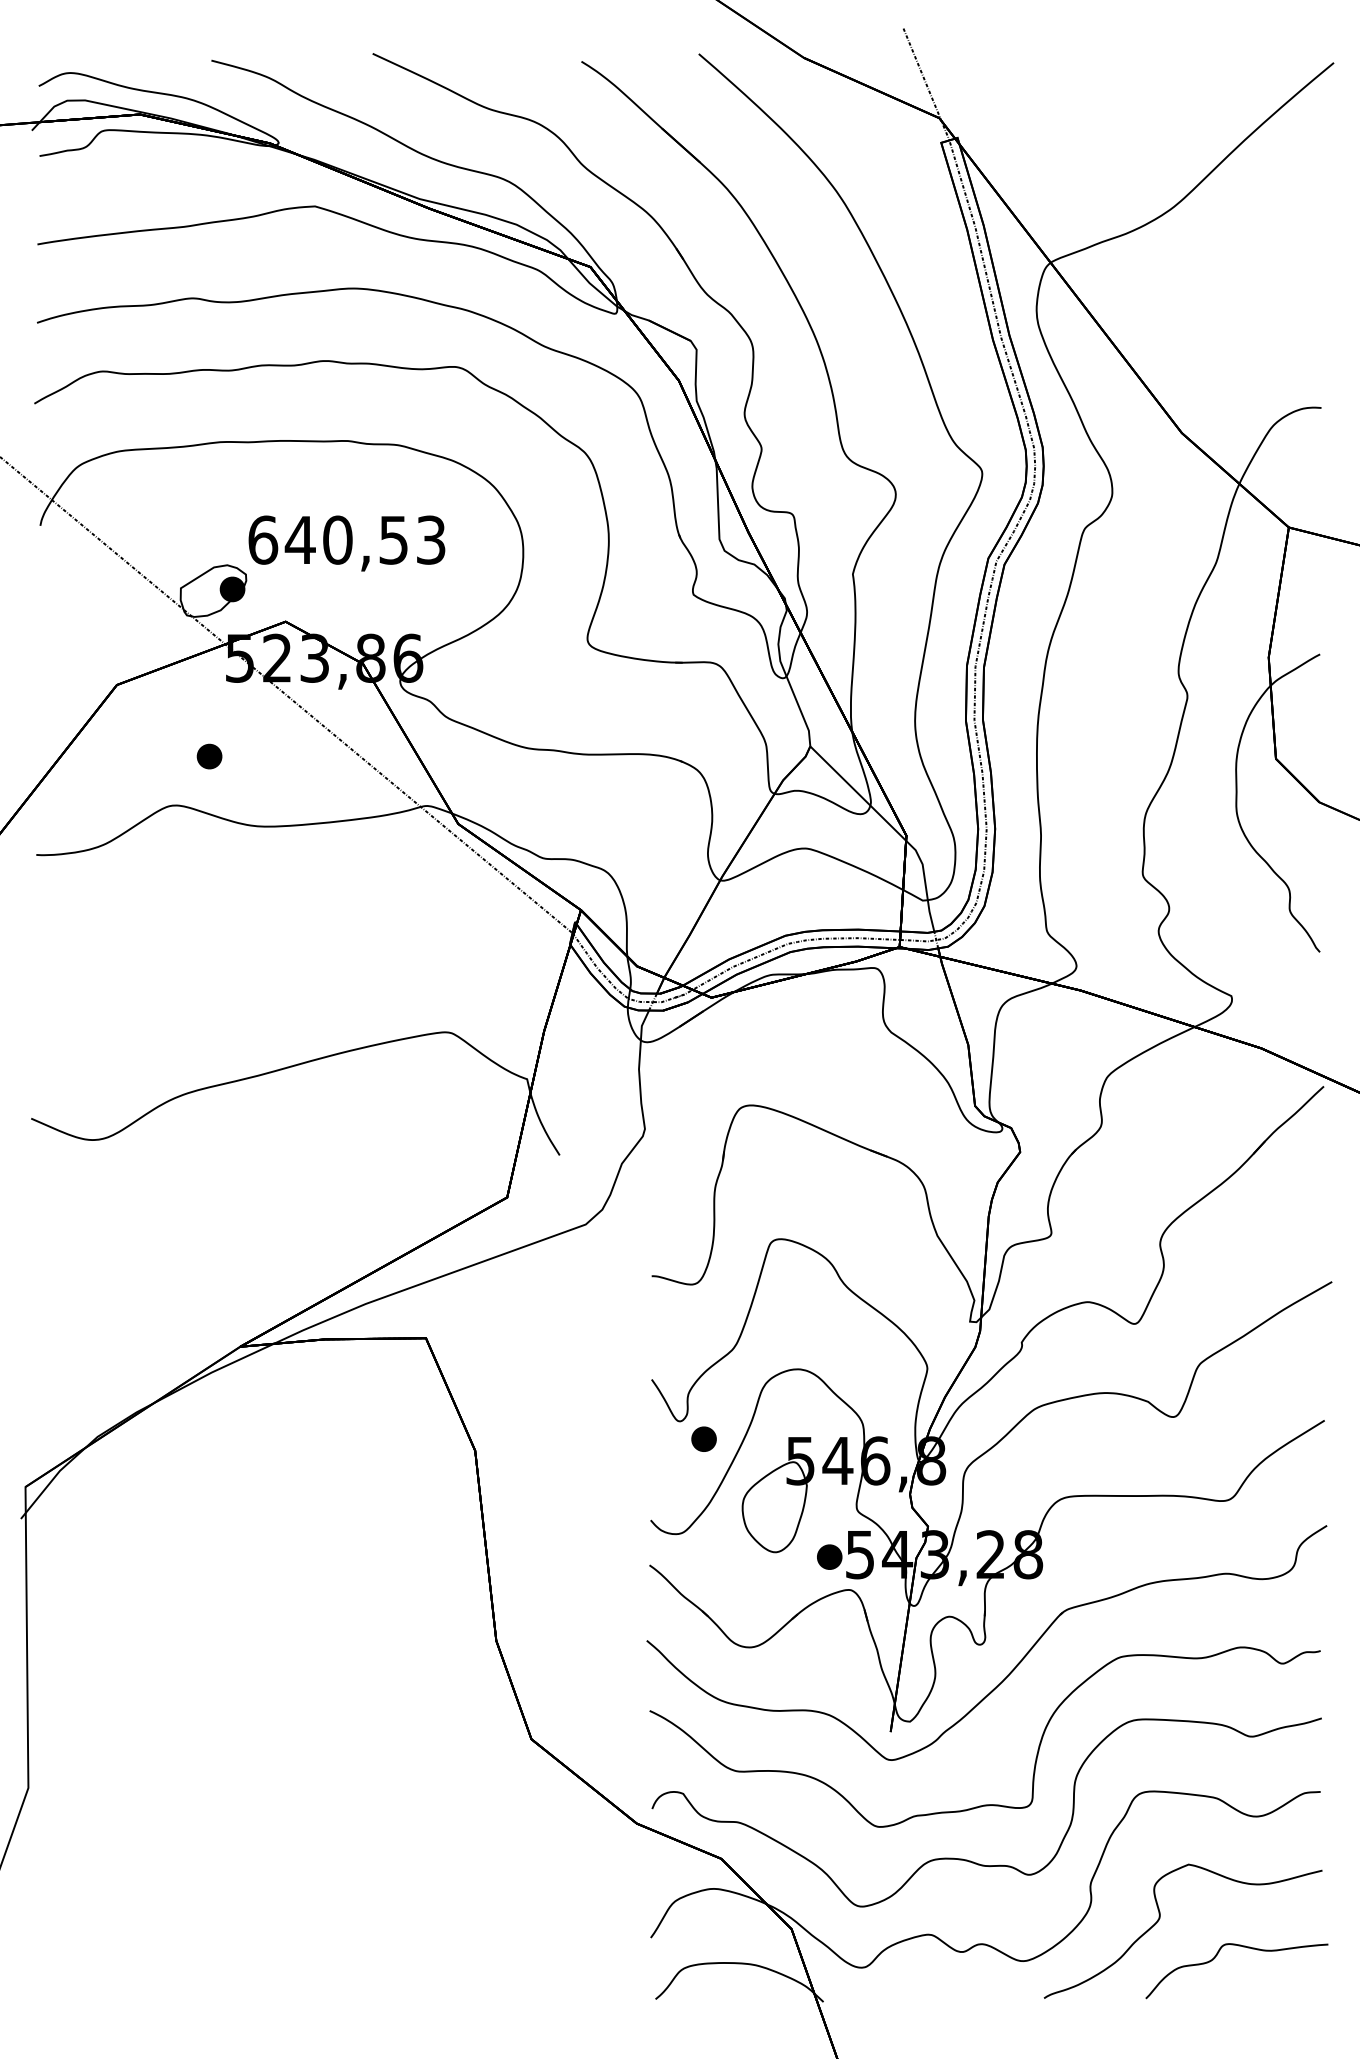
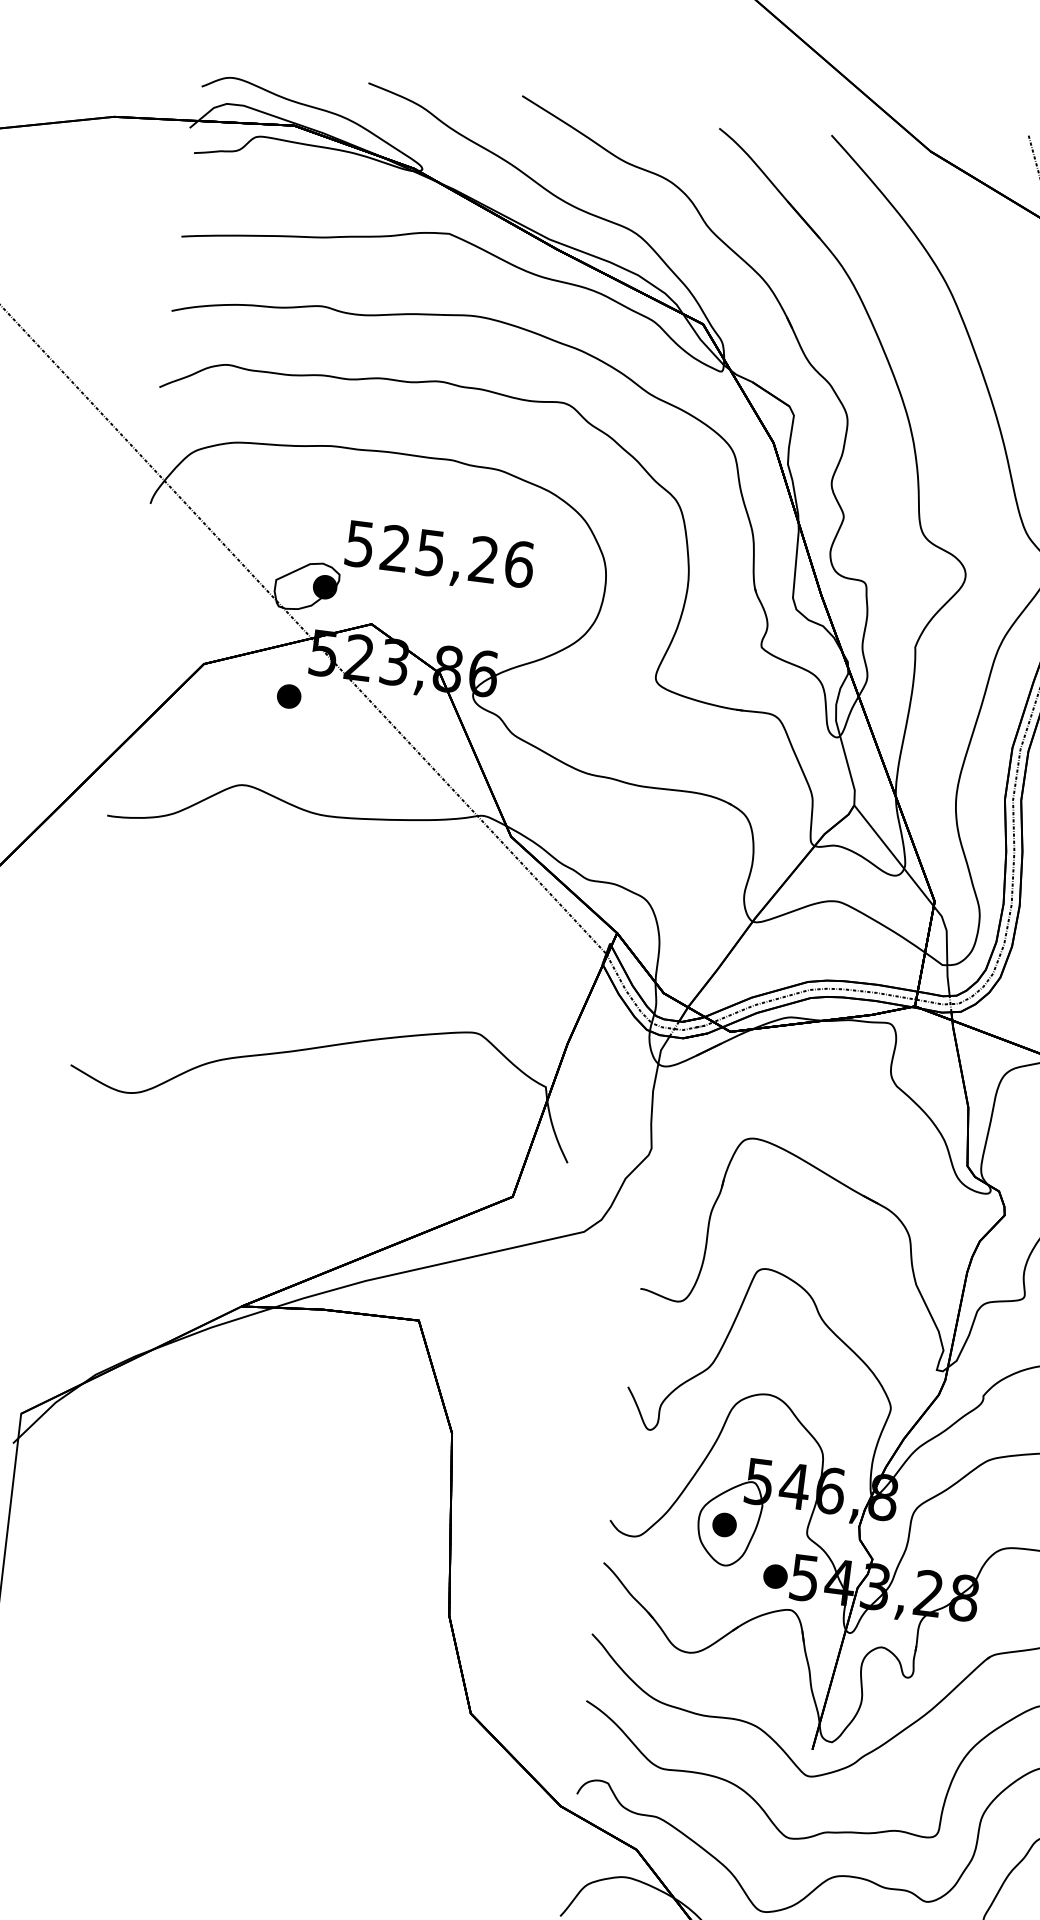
text: (347, 539) -> (440, 553), 640,53 -> 525,26
part: (209, 756) -> (289, 696), moved
part: (703, 1438) -> (724, 1524), moved

